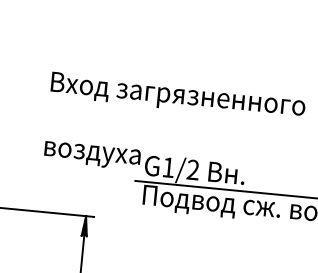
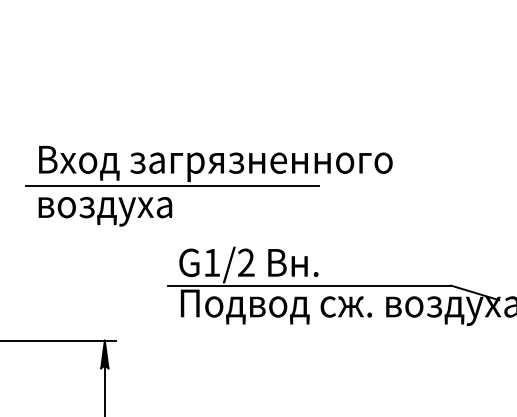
line: (145, 110) -> (172, 186), added
text: (92, 155) -> (105, 211), moved

